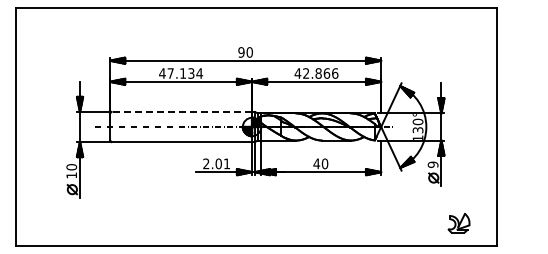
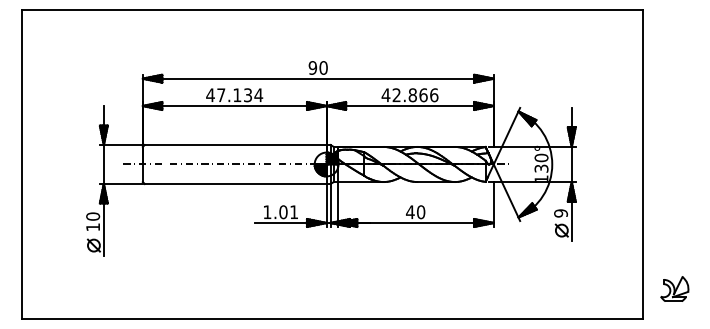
line: (181, 111) -> (235, 144), dashed -> solid
text: (206, 163) -> (267, 211), 2.01 -> 1.01
part: (458, 222) -> (674, 288), moved

